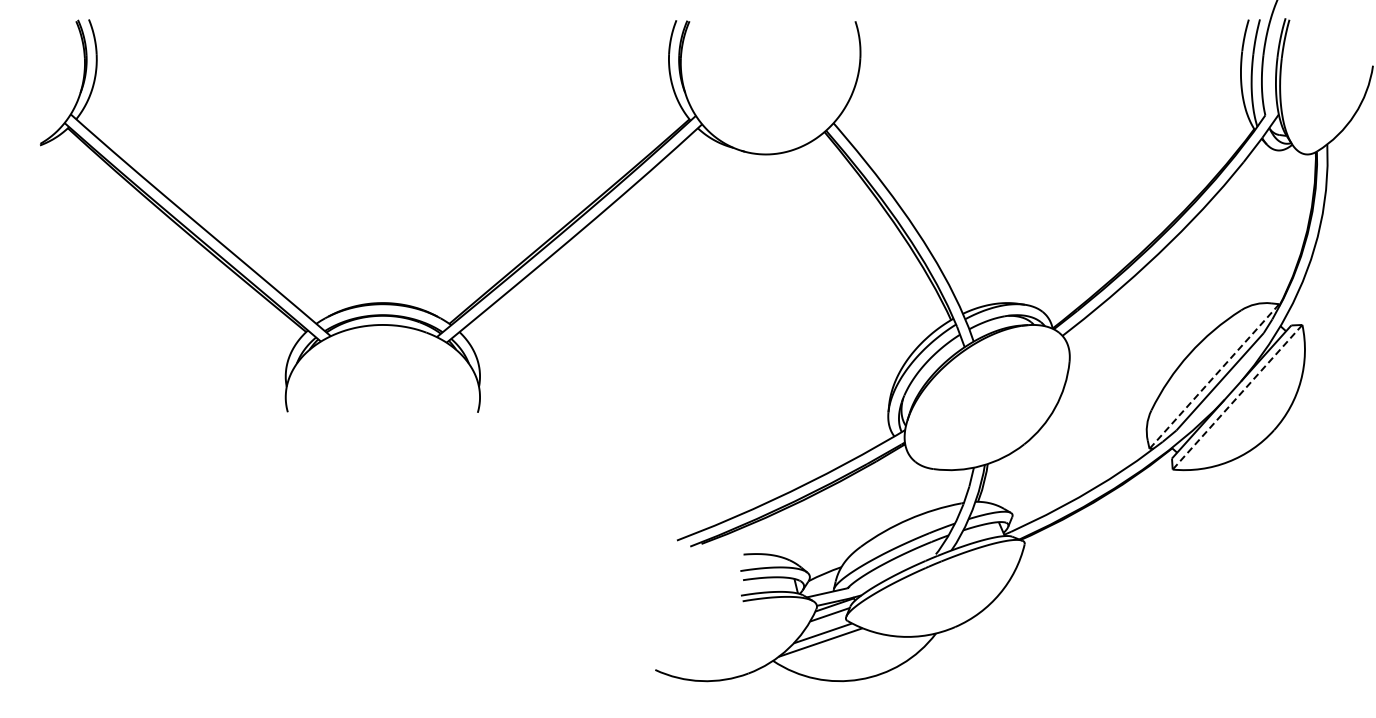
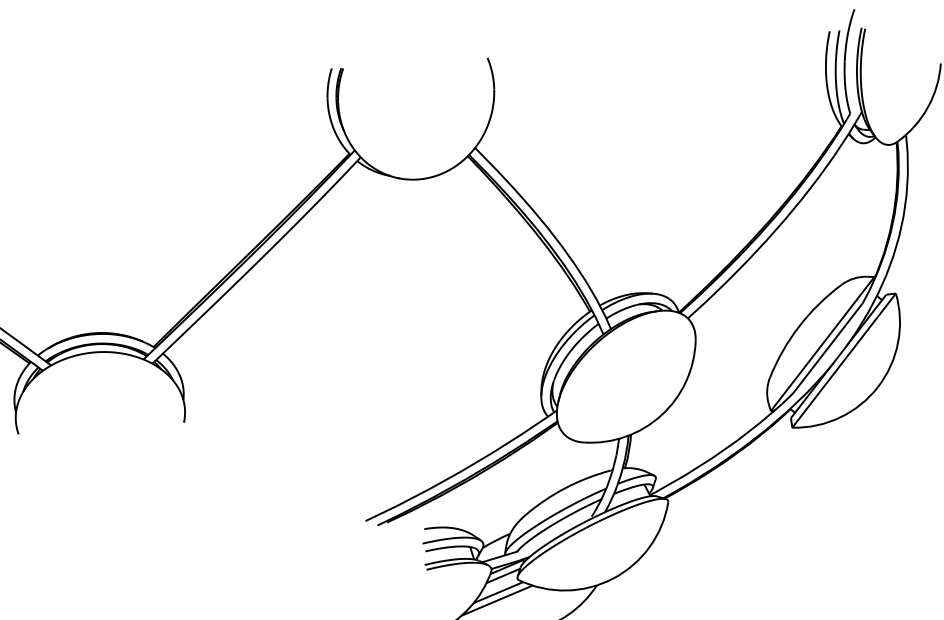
line: (1214, 376) -> (822, 344), dashed -> solid
line: (1237, 397) -> (844, 360), dashed -> solid

